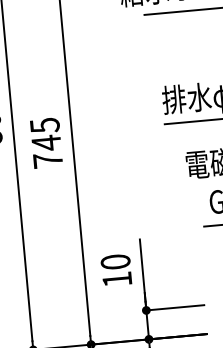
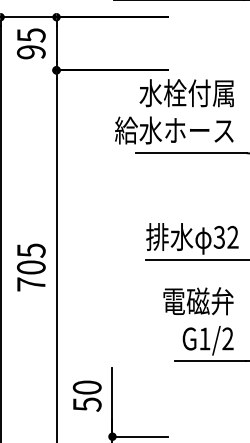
text: (46, 143) -> (31, 267), 745 -> 705
text: (117, 279) -> (87, 404), 10 -> 50

